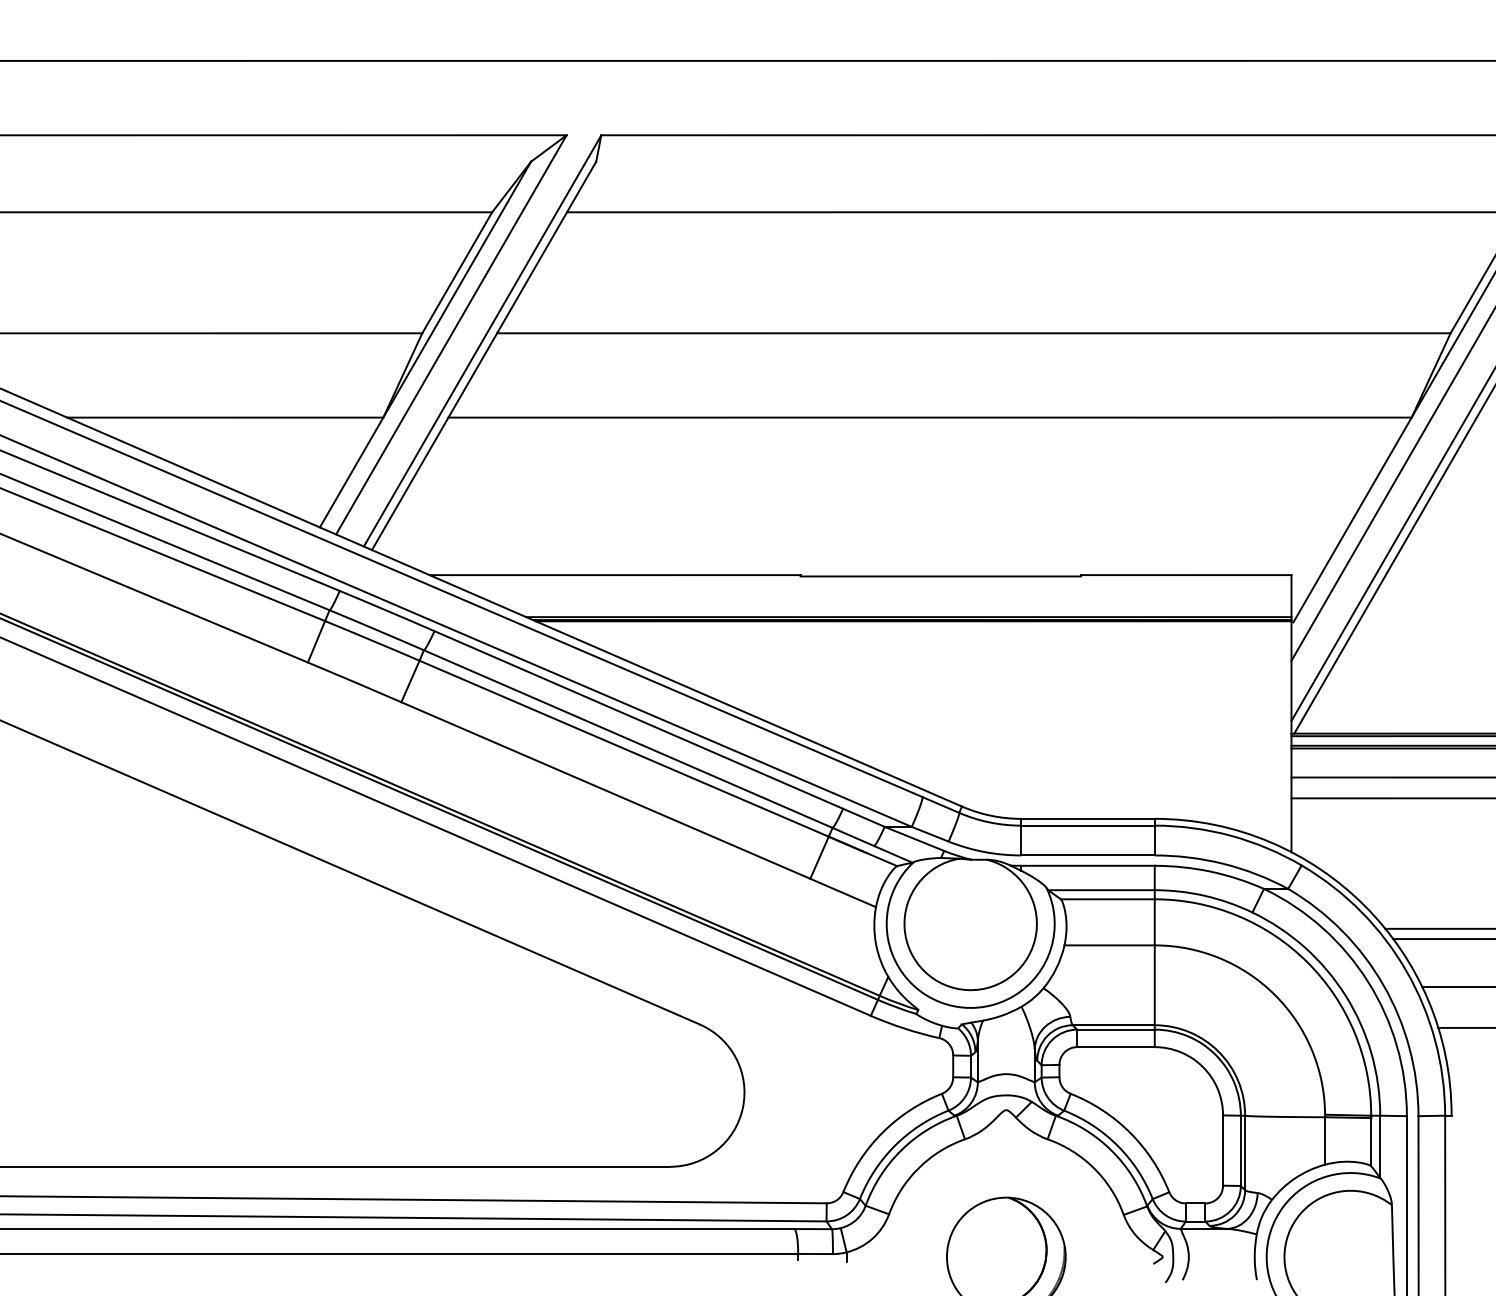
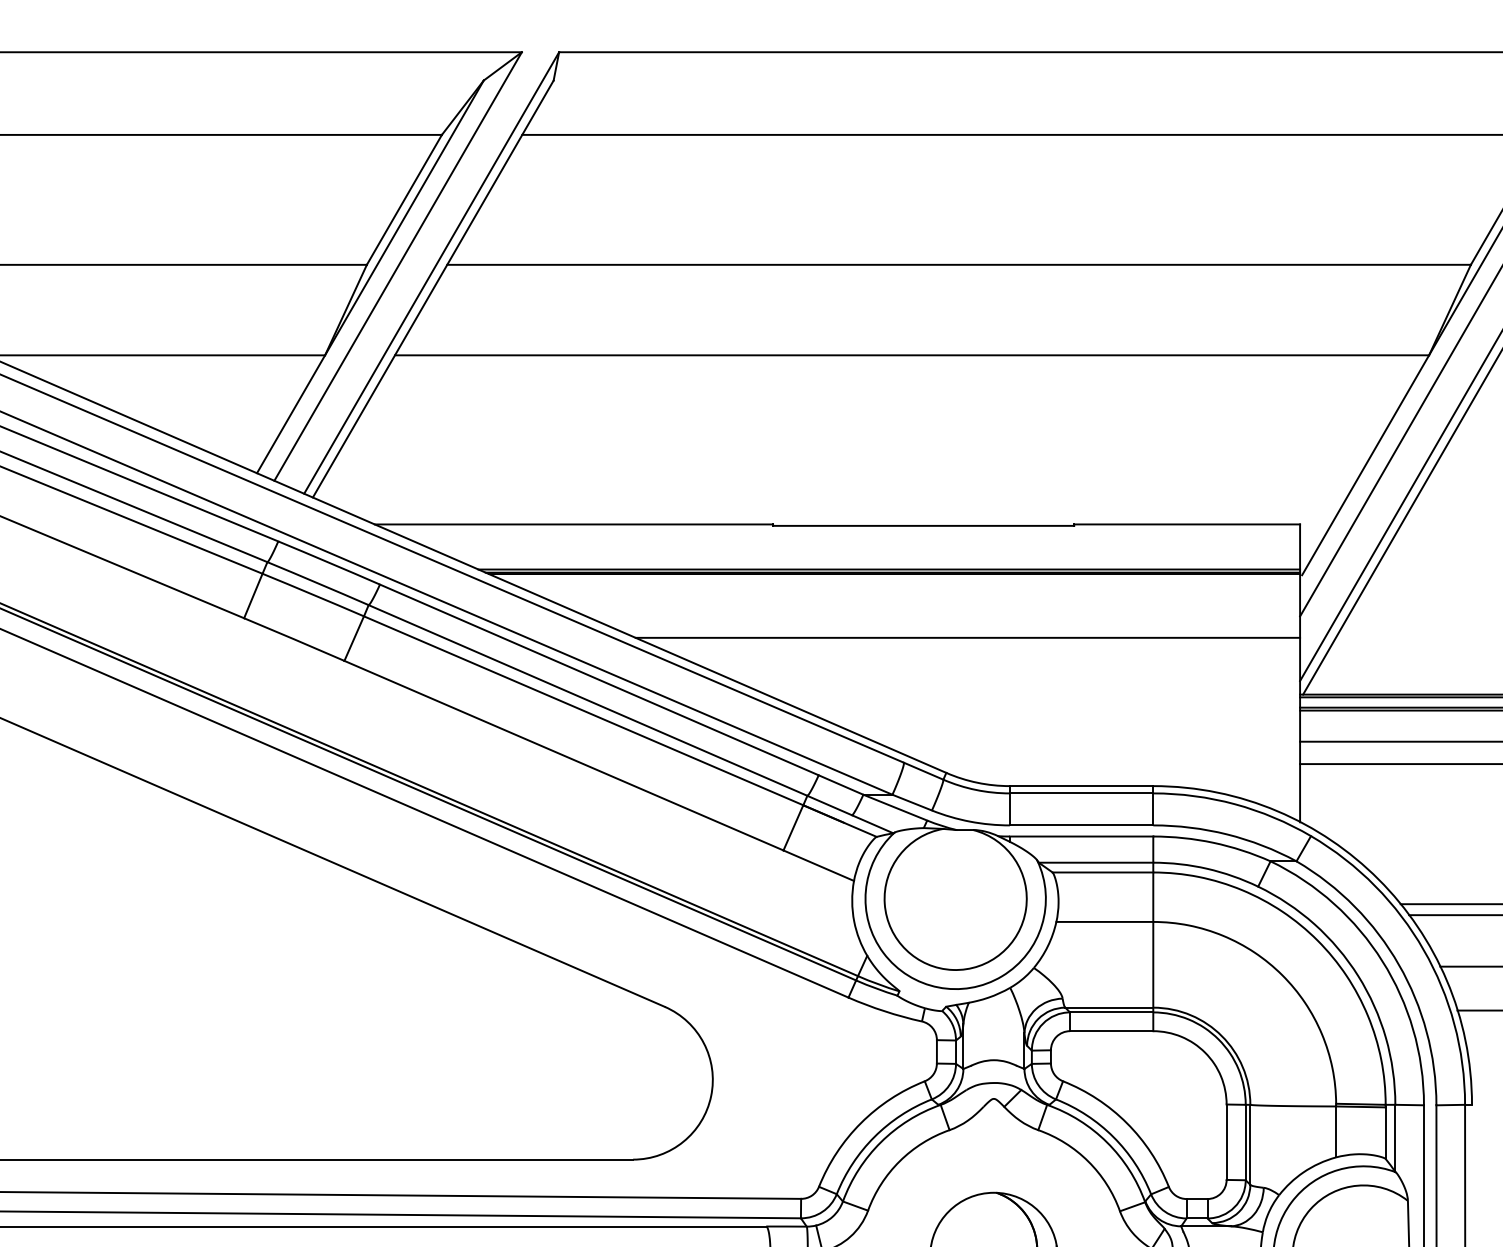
line: (981, 680) -> (967, 637), added

